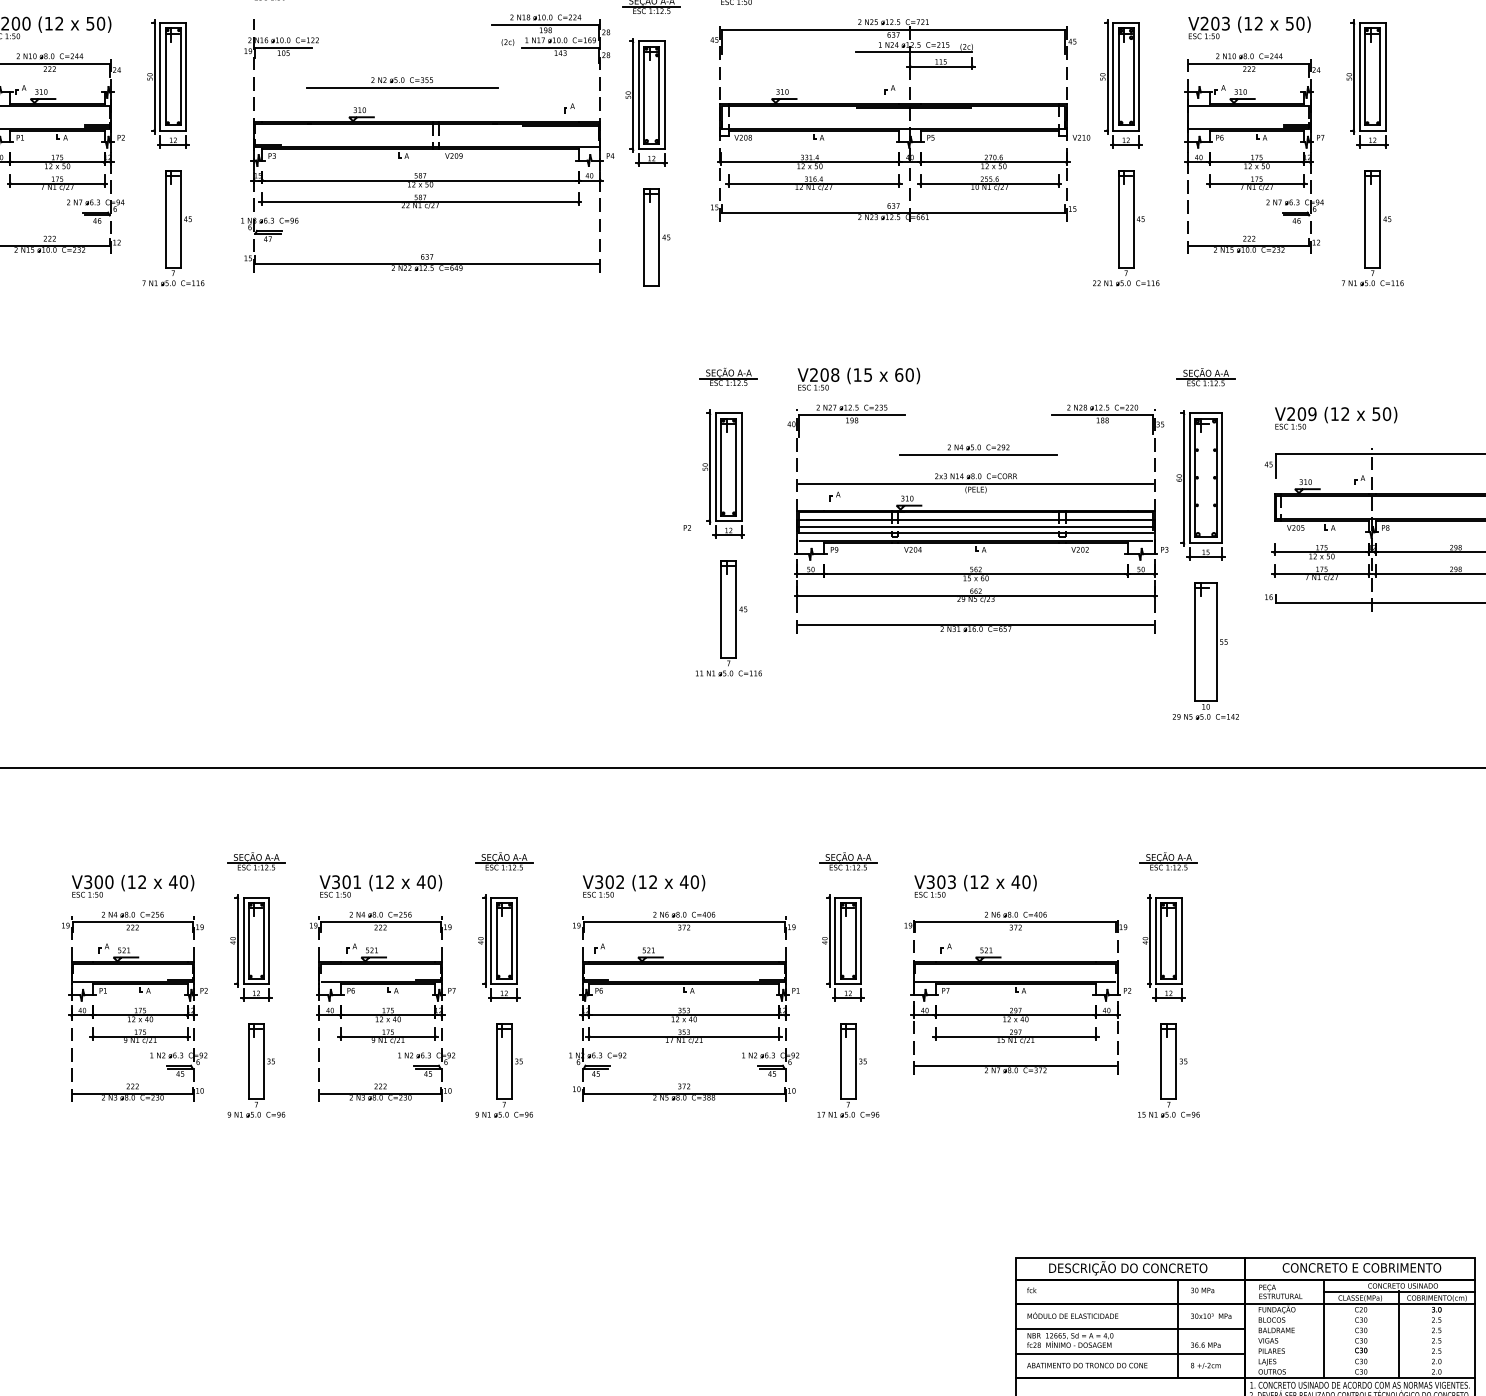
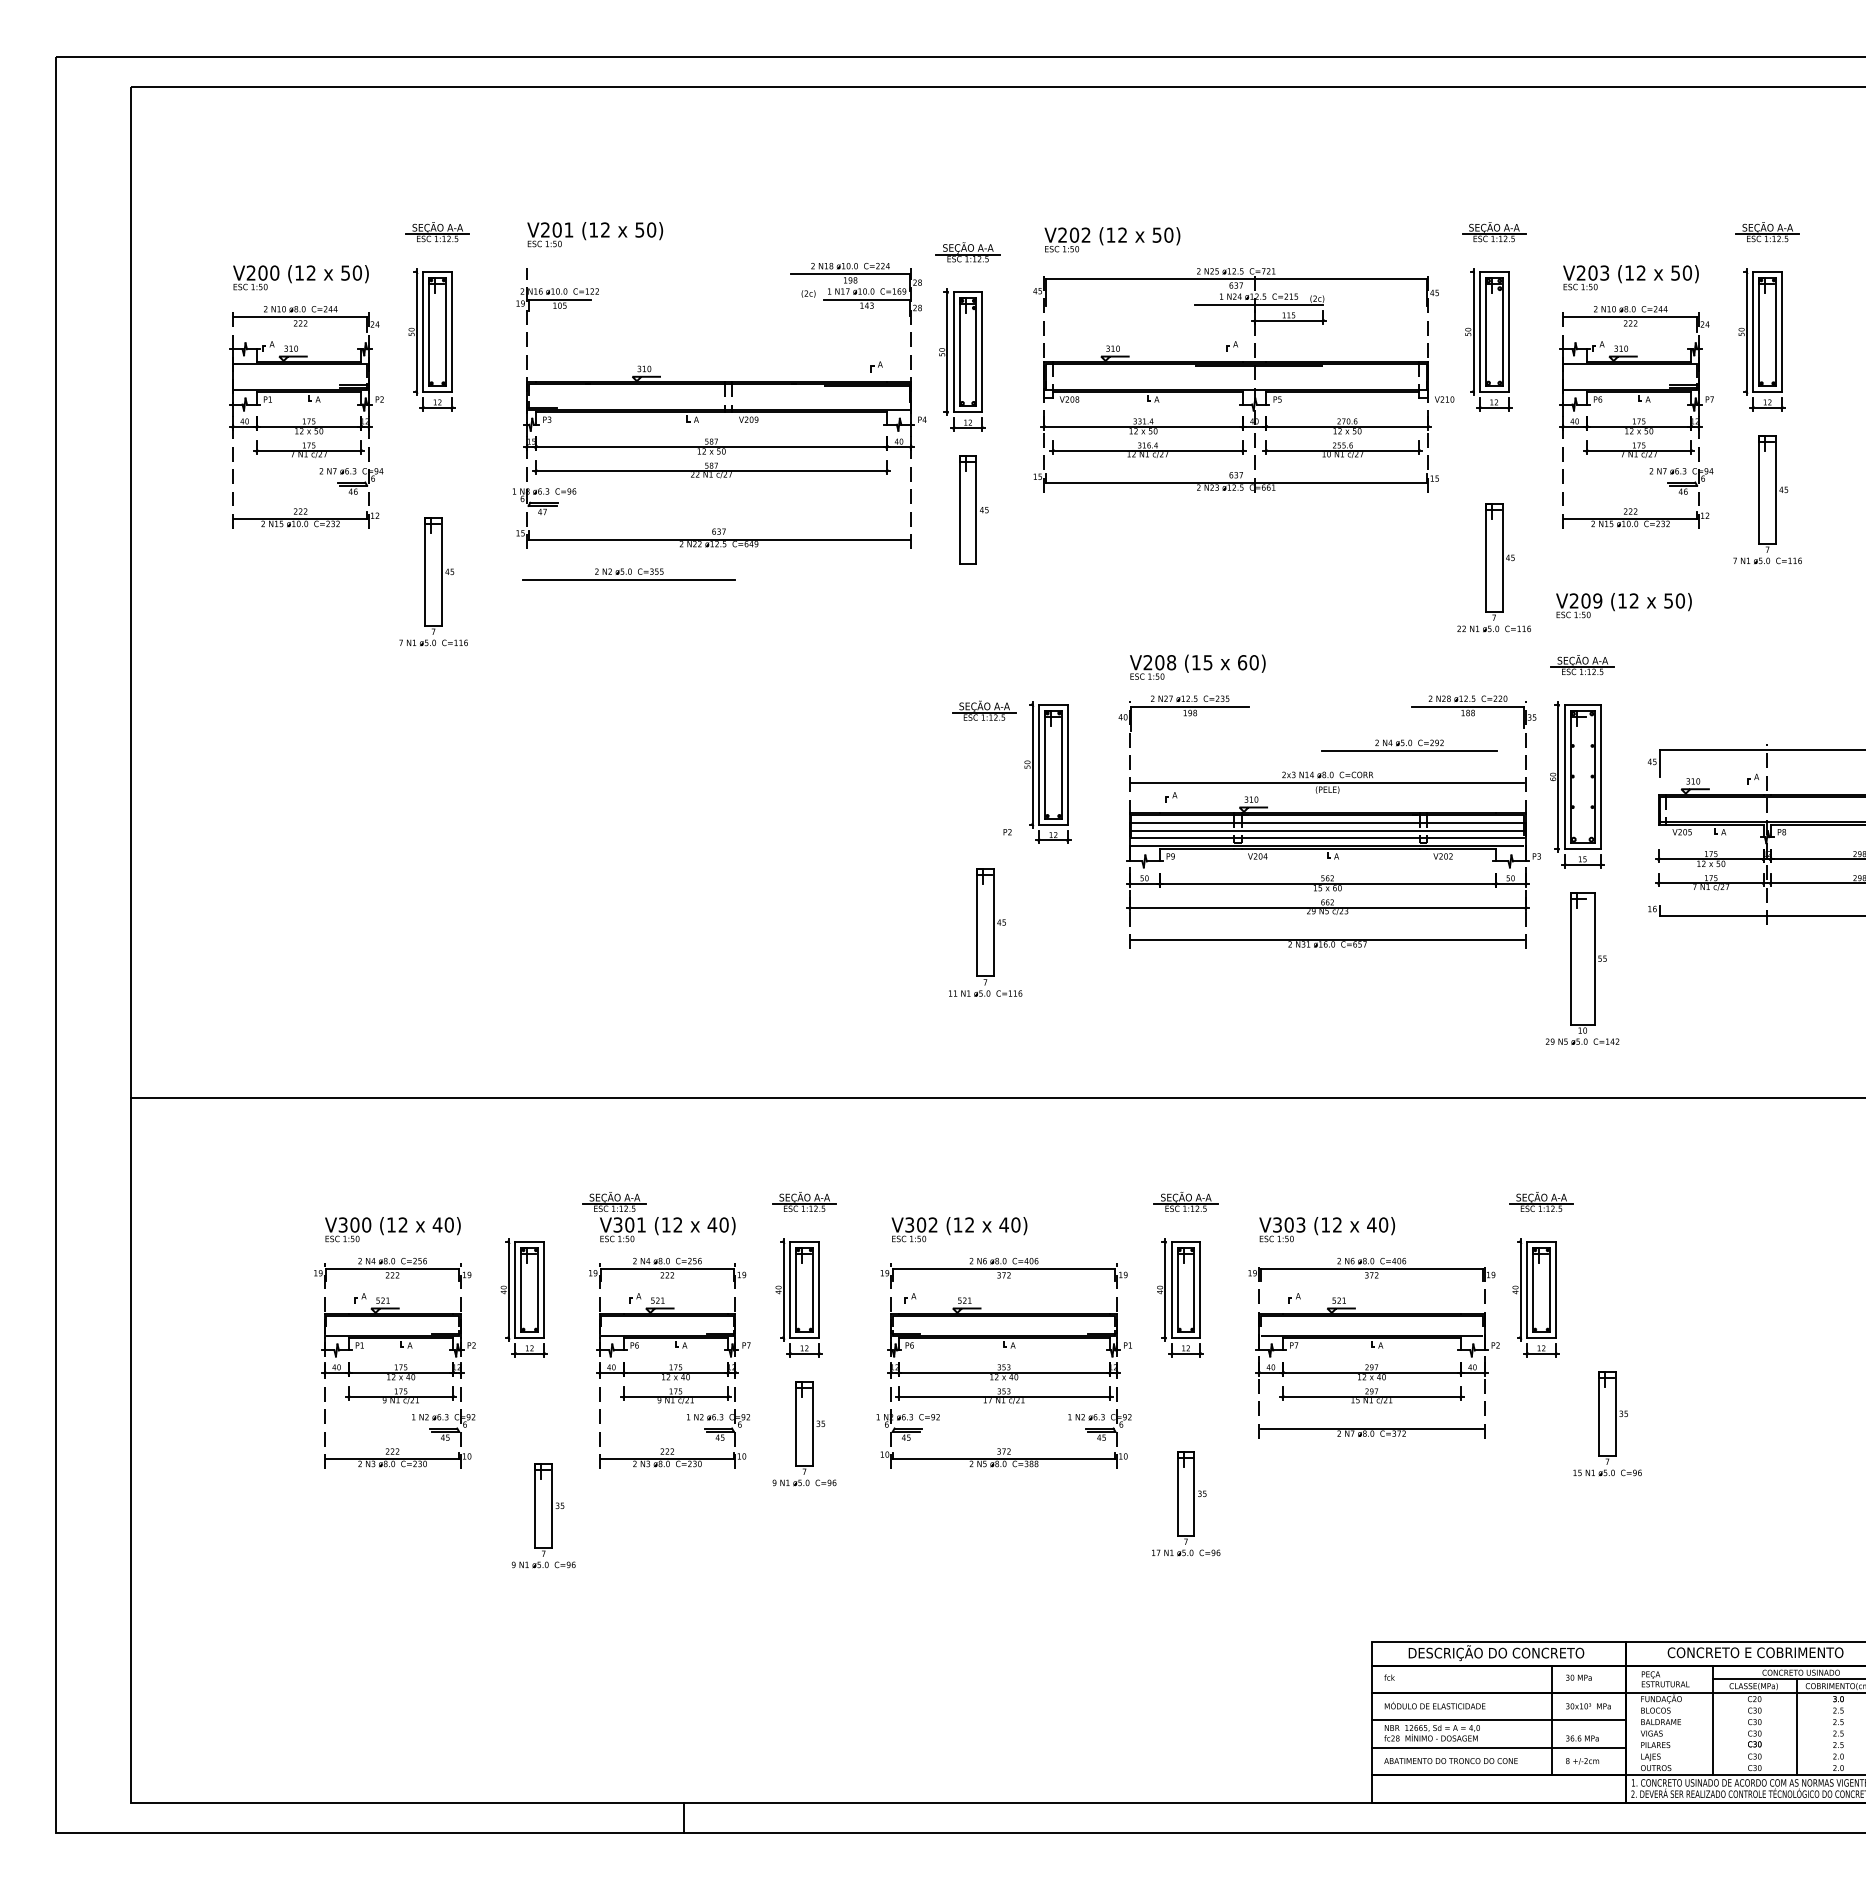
part: (401, 82) -> (628, 574), moved
part: (173, 227) -> (433, 581), moved
part: (1125, 227) -> (1493, 567), moved
part: (728, 376) -> (984, 710), moved
text: (1335, 418) -> (1623, 605), moved
part: (978, 449) -> (1409, 745), moved
part: (728, 618) -> (985, 932), moved
part: (256, 860) -> (614, 1201), moved
part: (256, 1070) -> (543, 1515), moved
part: (848, 1070) -> (1186, 1503), moved
part: (1168, 1070) -> (1607, 1423), moved

